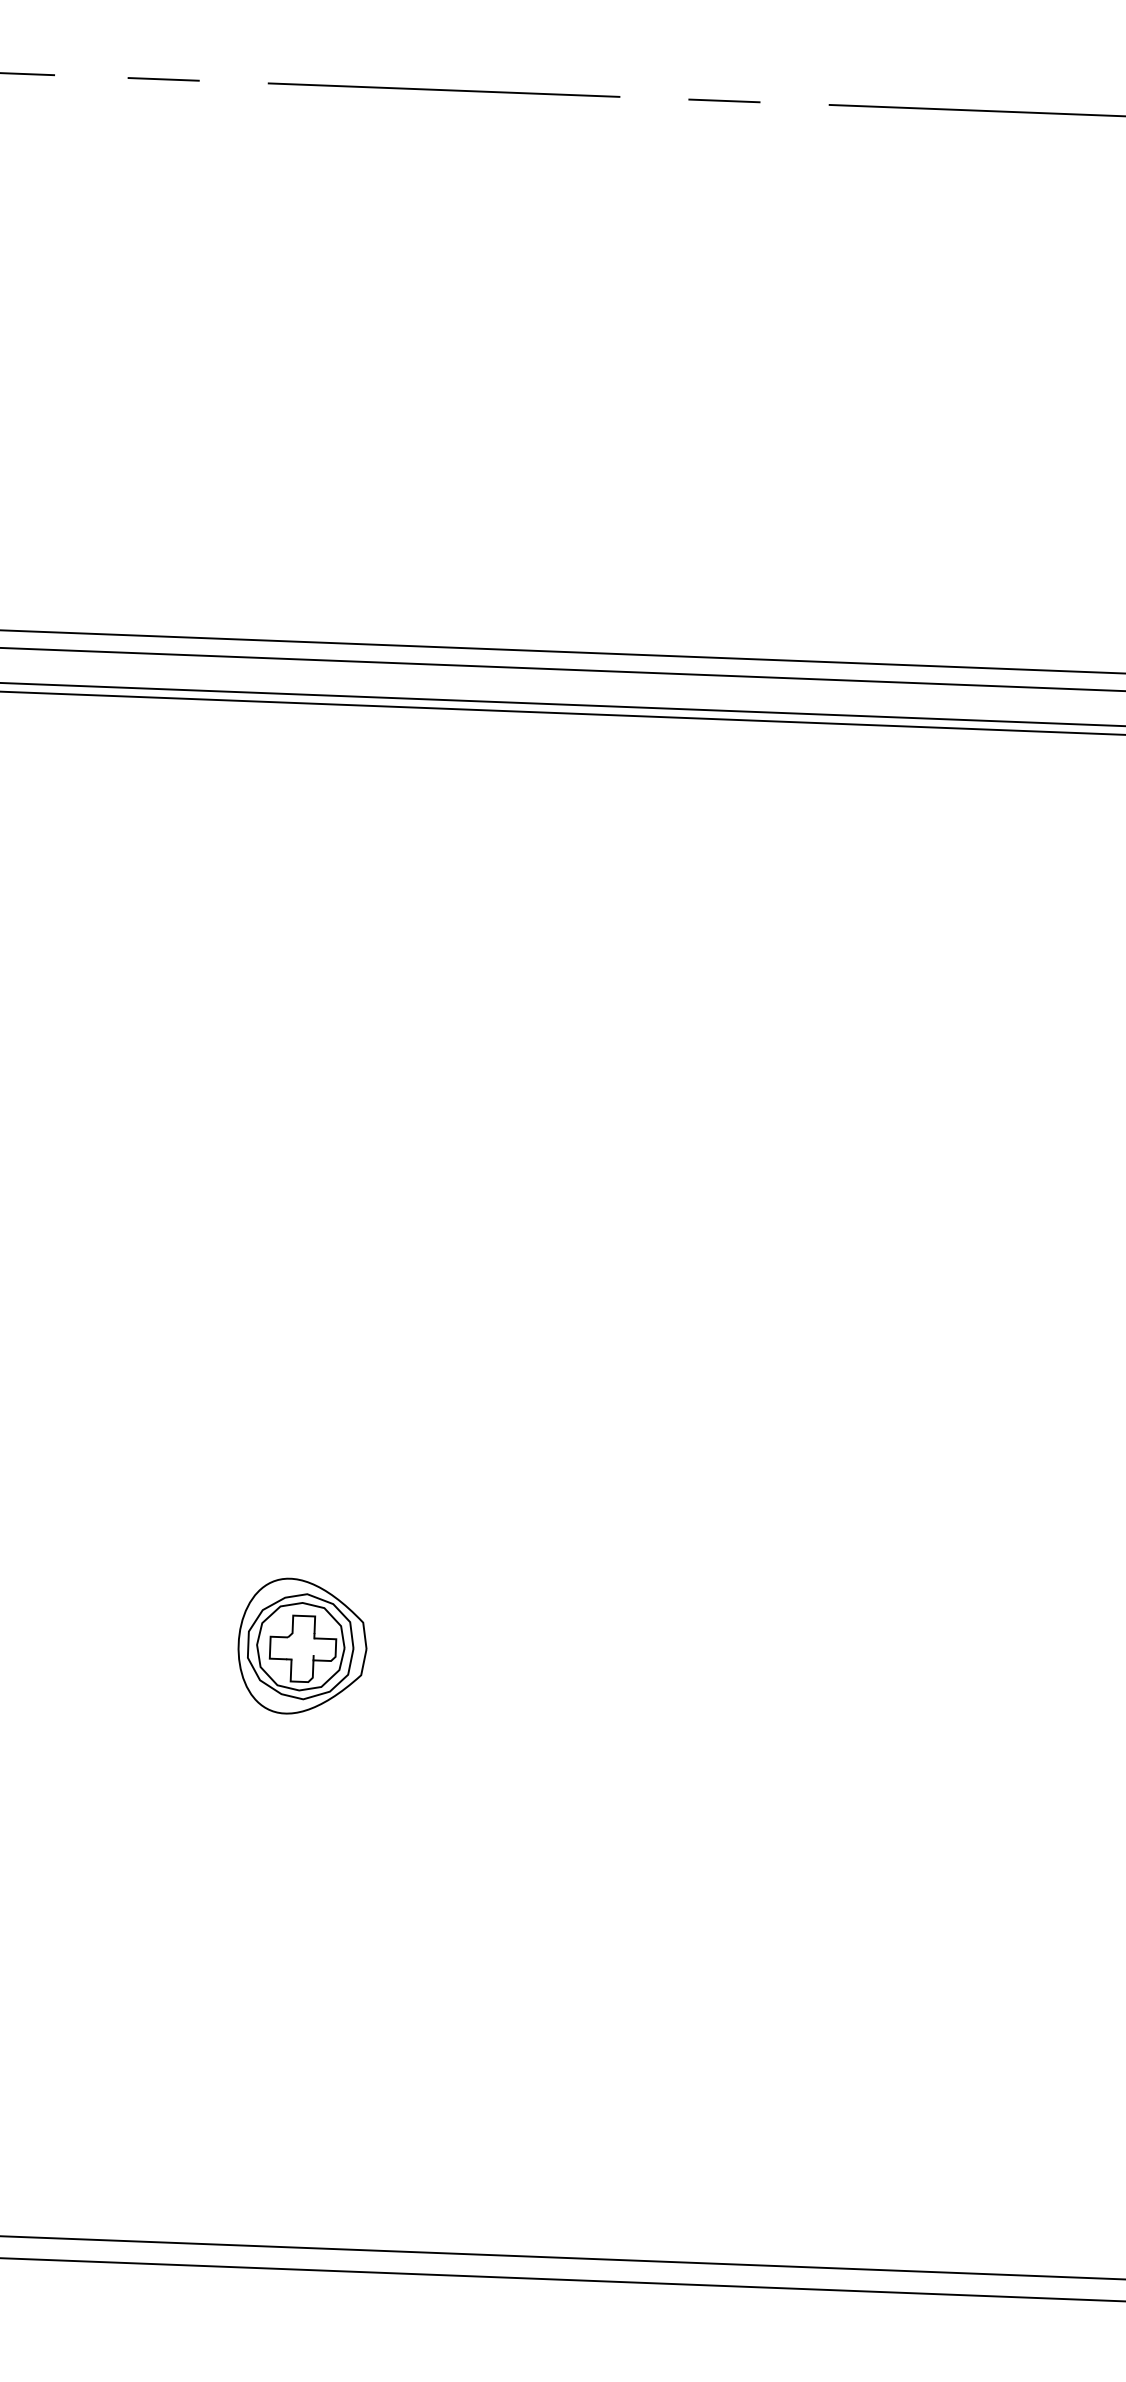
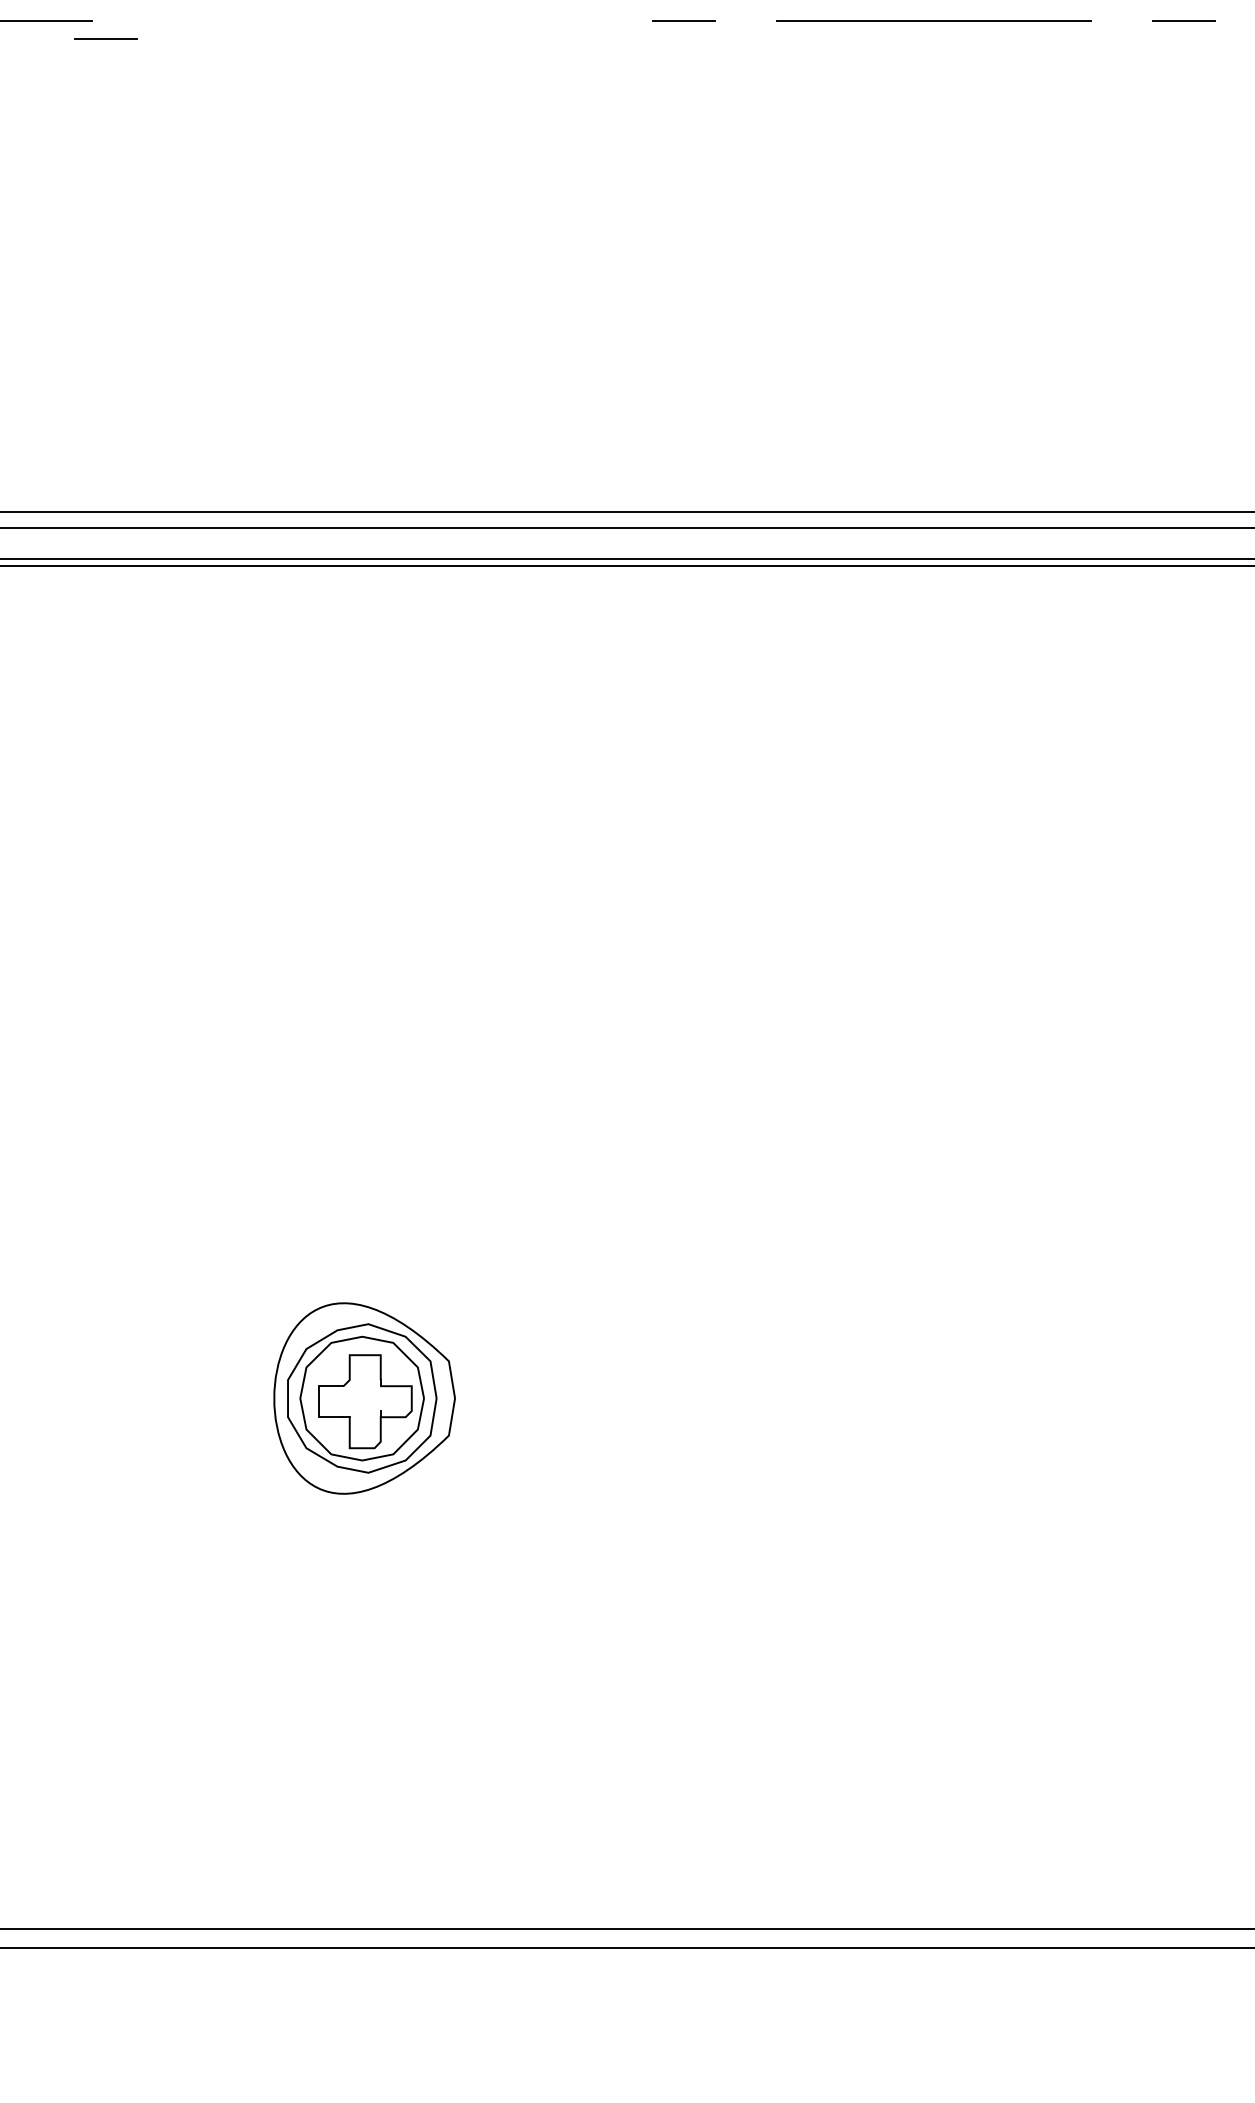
line: (163, 78) -> (105, 38), moved
line: (443, 89) -> (436, 20), removed
part: (302, 1646) -> (364, 1398), size x1.6

